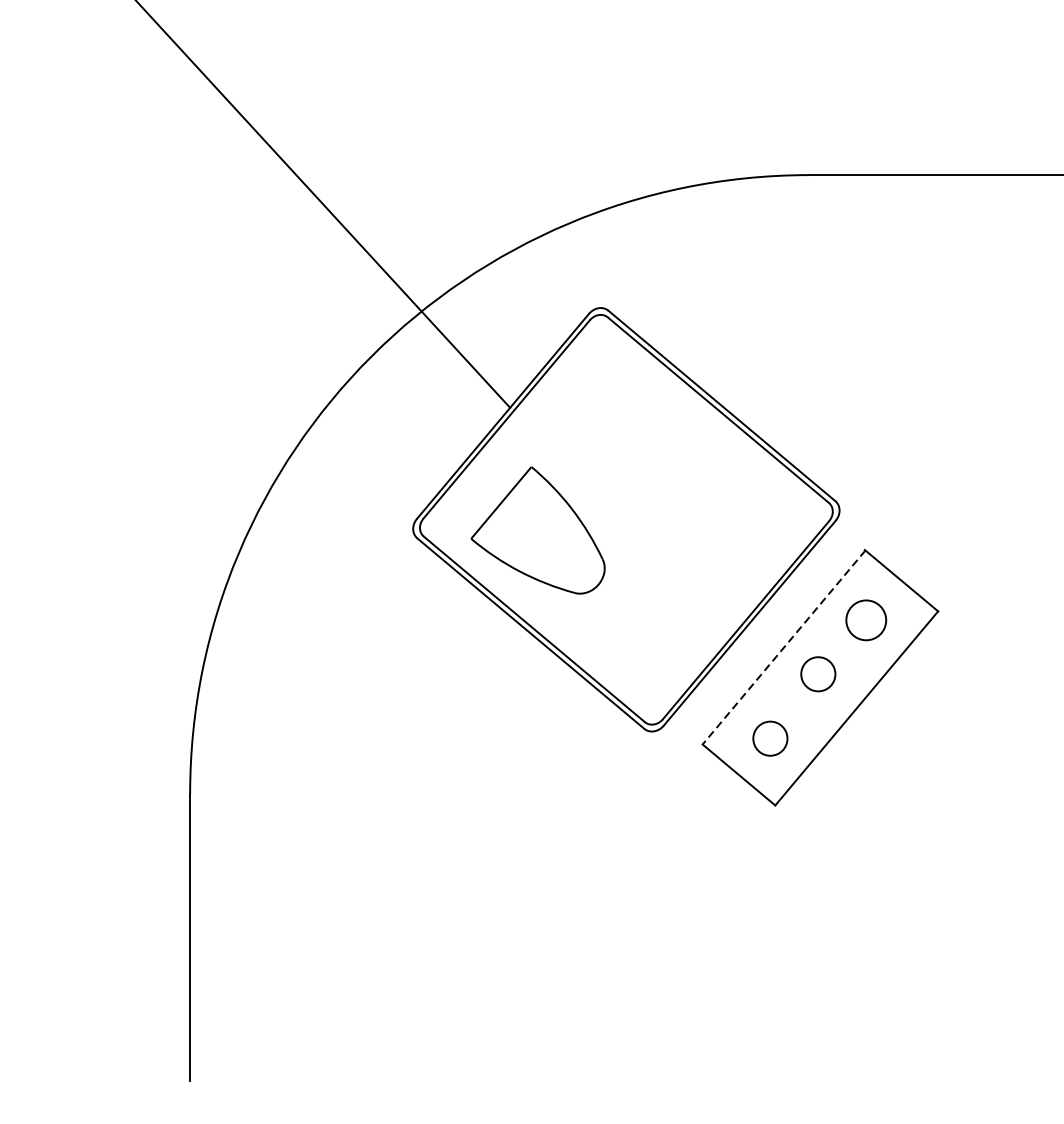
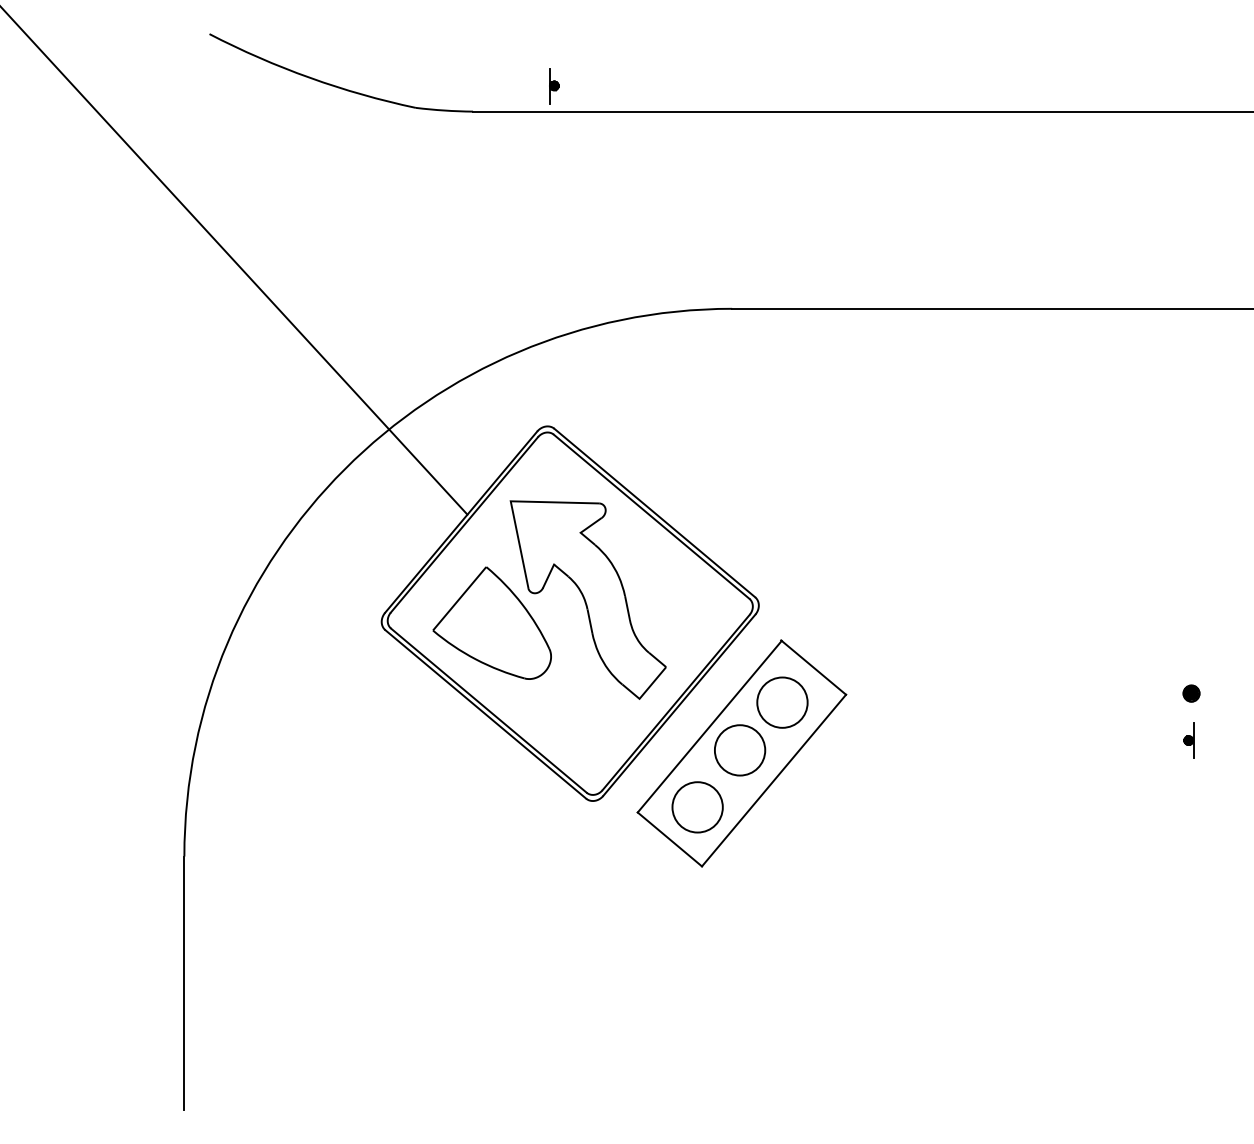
part: (645, 503) -> (587, 599), added
circle: (866, 620) -> (782, 702), size x1.43
line: (783, 648) -> (709, 727), dashed -> solid
circle: (817, 674) -> (739, 750), size x1.67
circle: (770, 738) -> (697, 807), size x1.67

